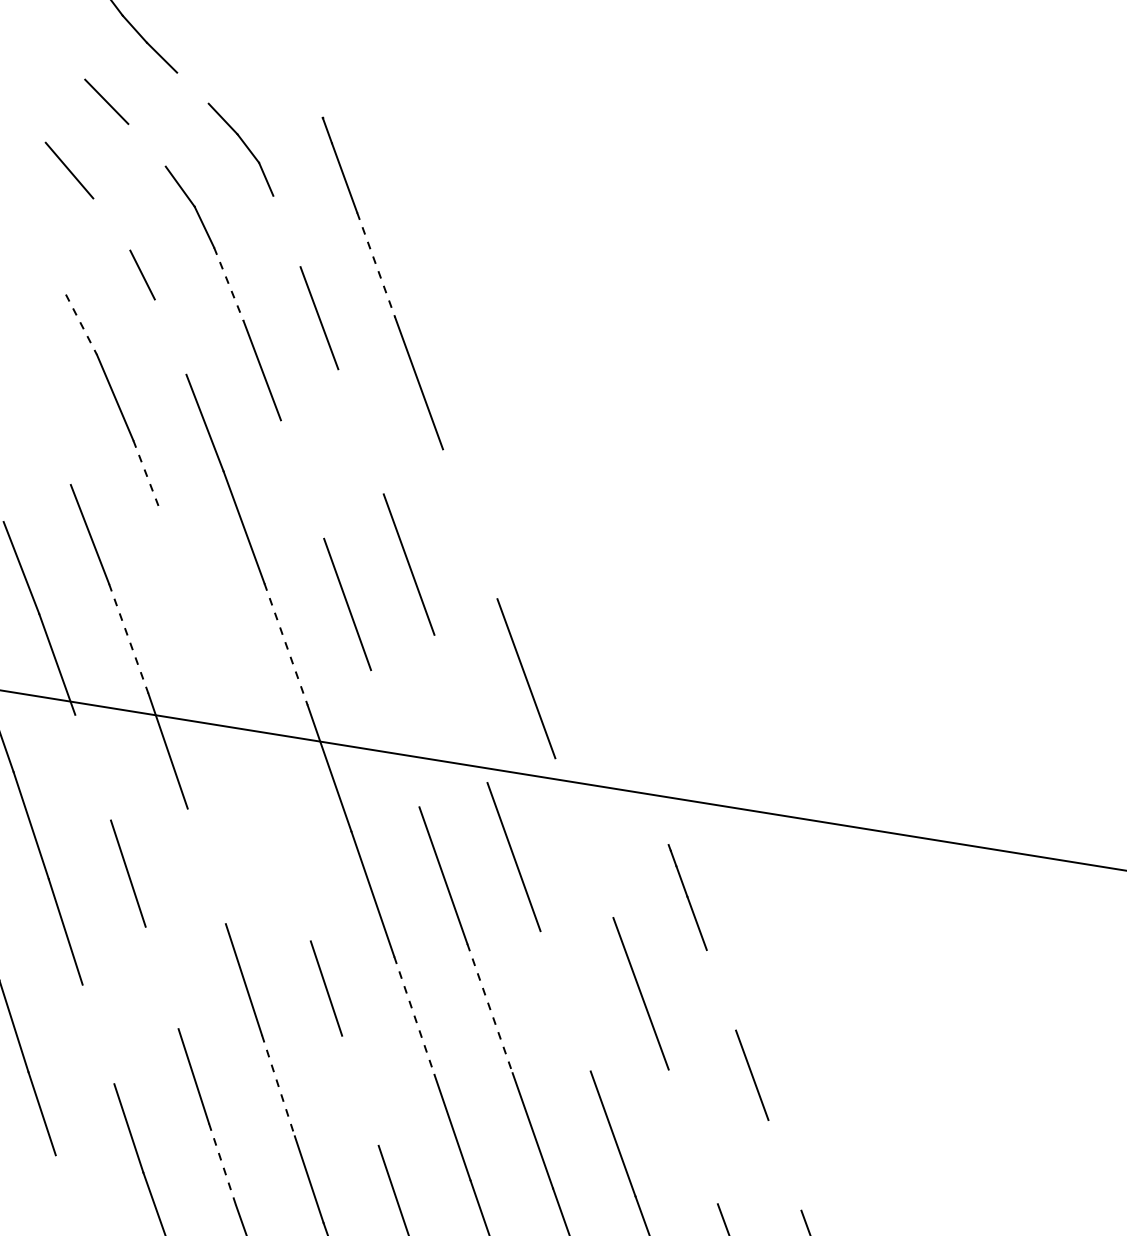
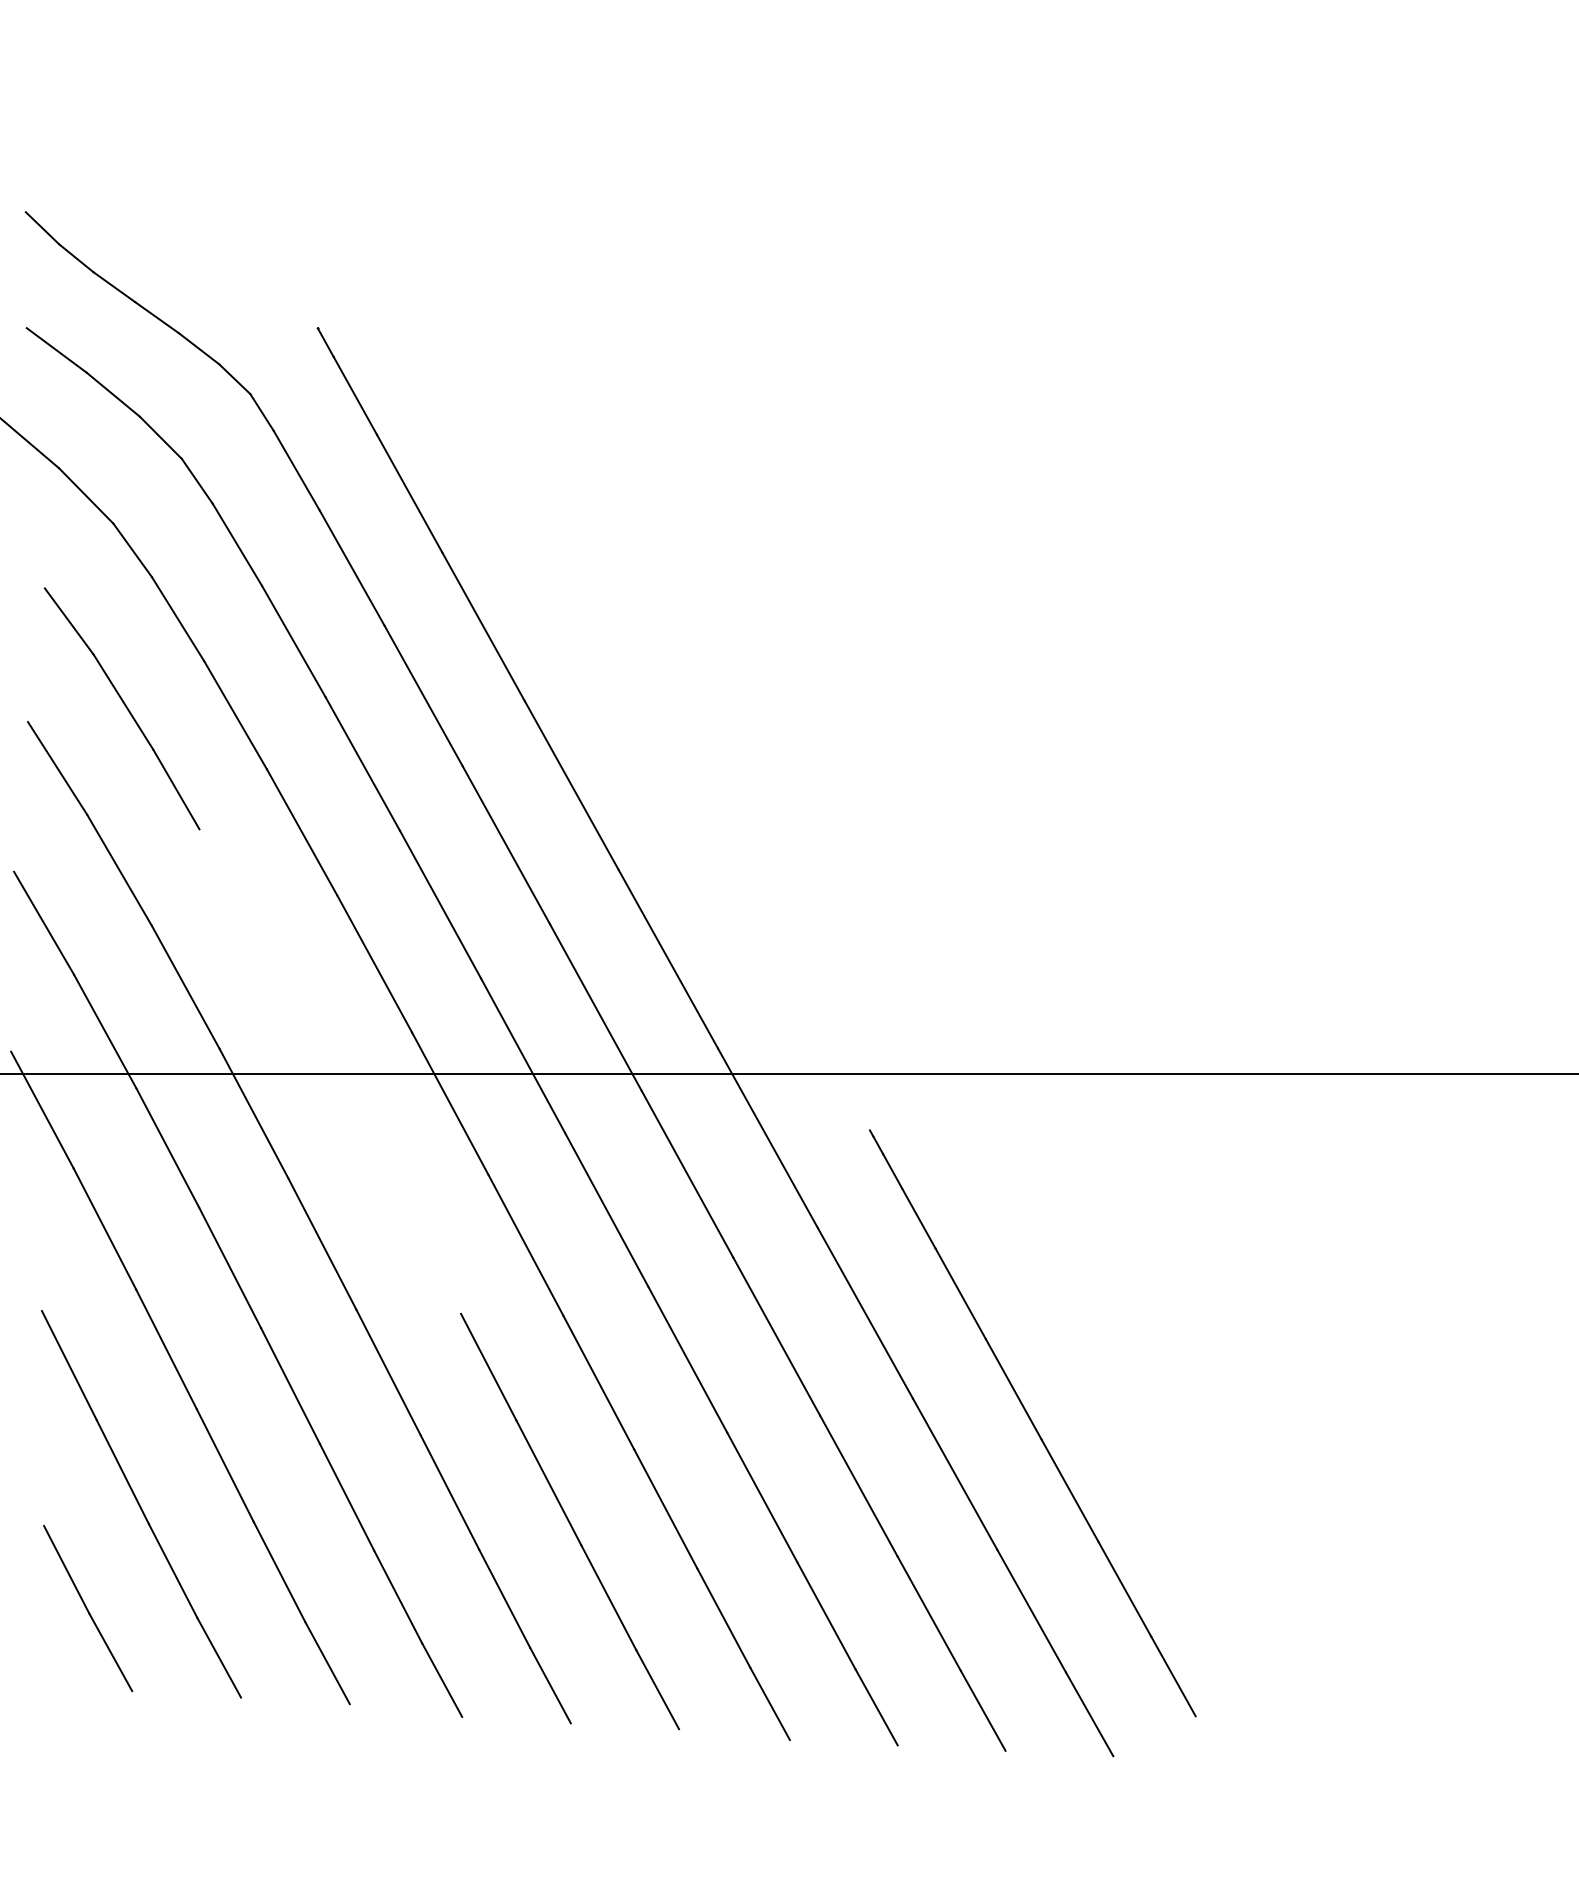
line: (192, 88) -> (156, 317), added
line: (146, 145) -> (112, 394), added
line: (112, 224) -> (86, 495), added
line: (286, 231) -> (296, 470), added
line: (376, 264) -> (409, 493), dashed -> solid
line: (228, 283) -> (237, 544), dashed -> solid
line: (81, 324) -> (69, 621), dashed -> solid
line: (170, 337) -> (177, 619), added
line: (361, 431) -> (423, 695), added
line: (52, 443) -> (57, 768), added
line: (147, 476) -> (176, 789), dashed -> solid
line: (302, 479) -> (362, 763), added
line: (470, 524) -> (571, 785), added
line: (129, 638) -> (186, 987), dashed -> solid
line: (285, 644) -> (374, 964), dashed -> solid
line: (460, 708) -> (595, 1007), added
line: (395, 738) -> (523, 1055), added
line: (92, 767) -> (167, 1147), added
line: (584, 838) -> (767, 1138), added
line: (206, 865) -> (322, 1243), added
line: (162, 977) -> (290, 1385), added
line: (721, 990) -> (960, 1293), added
line: (565, 1001) -> (776, 1336), added
line: (489, 1008) -> (687, 1359), dashed -> solid
line: (414, 1015) -> (598, 1382), dashed -> solid
line: (97, 1034) -> (224, 1465), added
line: (278, 1085) -> (450, 1492), dashed -> solid
line: (360, 1090) -> (548, 1482), added
line: (692, 1136) -> (954, 1473), added
line: (222, 1164) -> (398, 1597), dashed -> solid
line: (784, 1165) -> (1069, 1490), added
line: (68, 1190) -> (219, 1657), added

